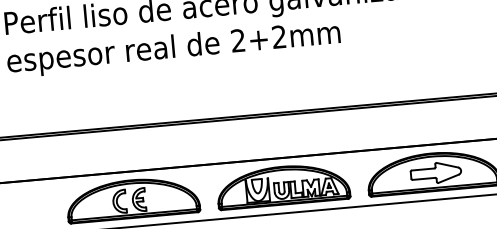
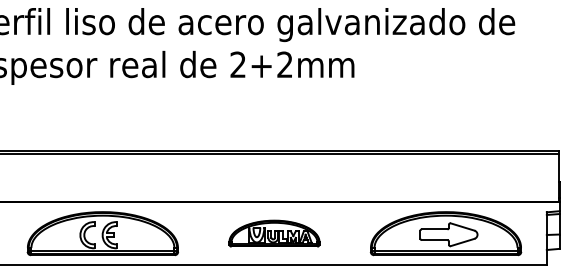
part: (283, 185) -> (274, 233), size x0.6

